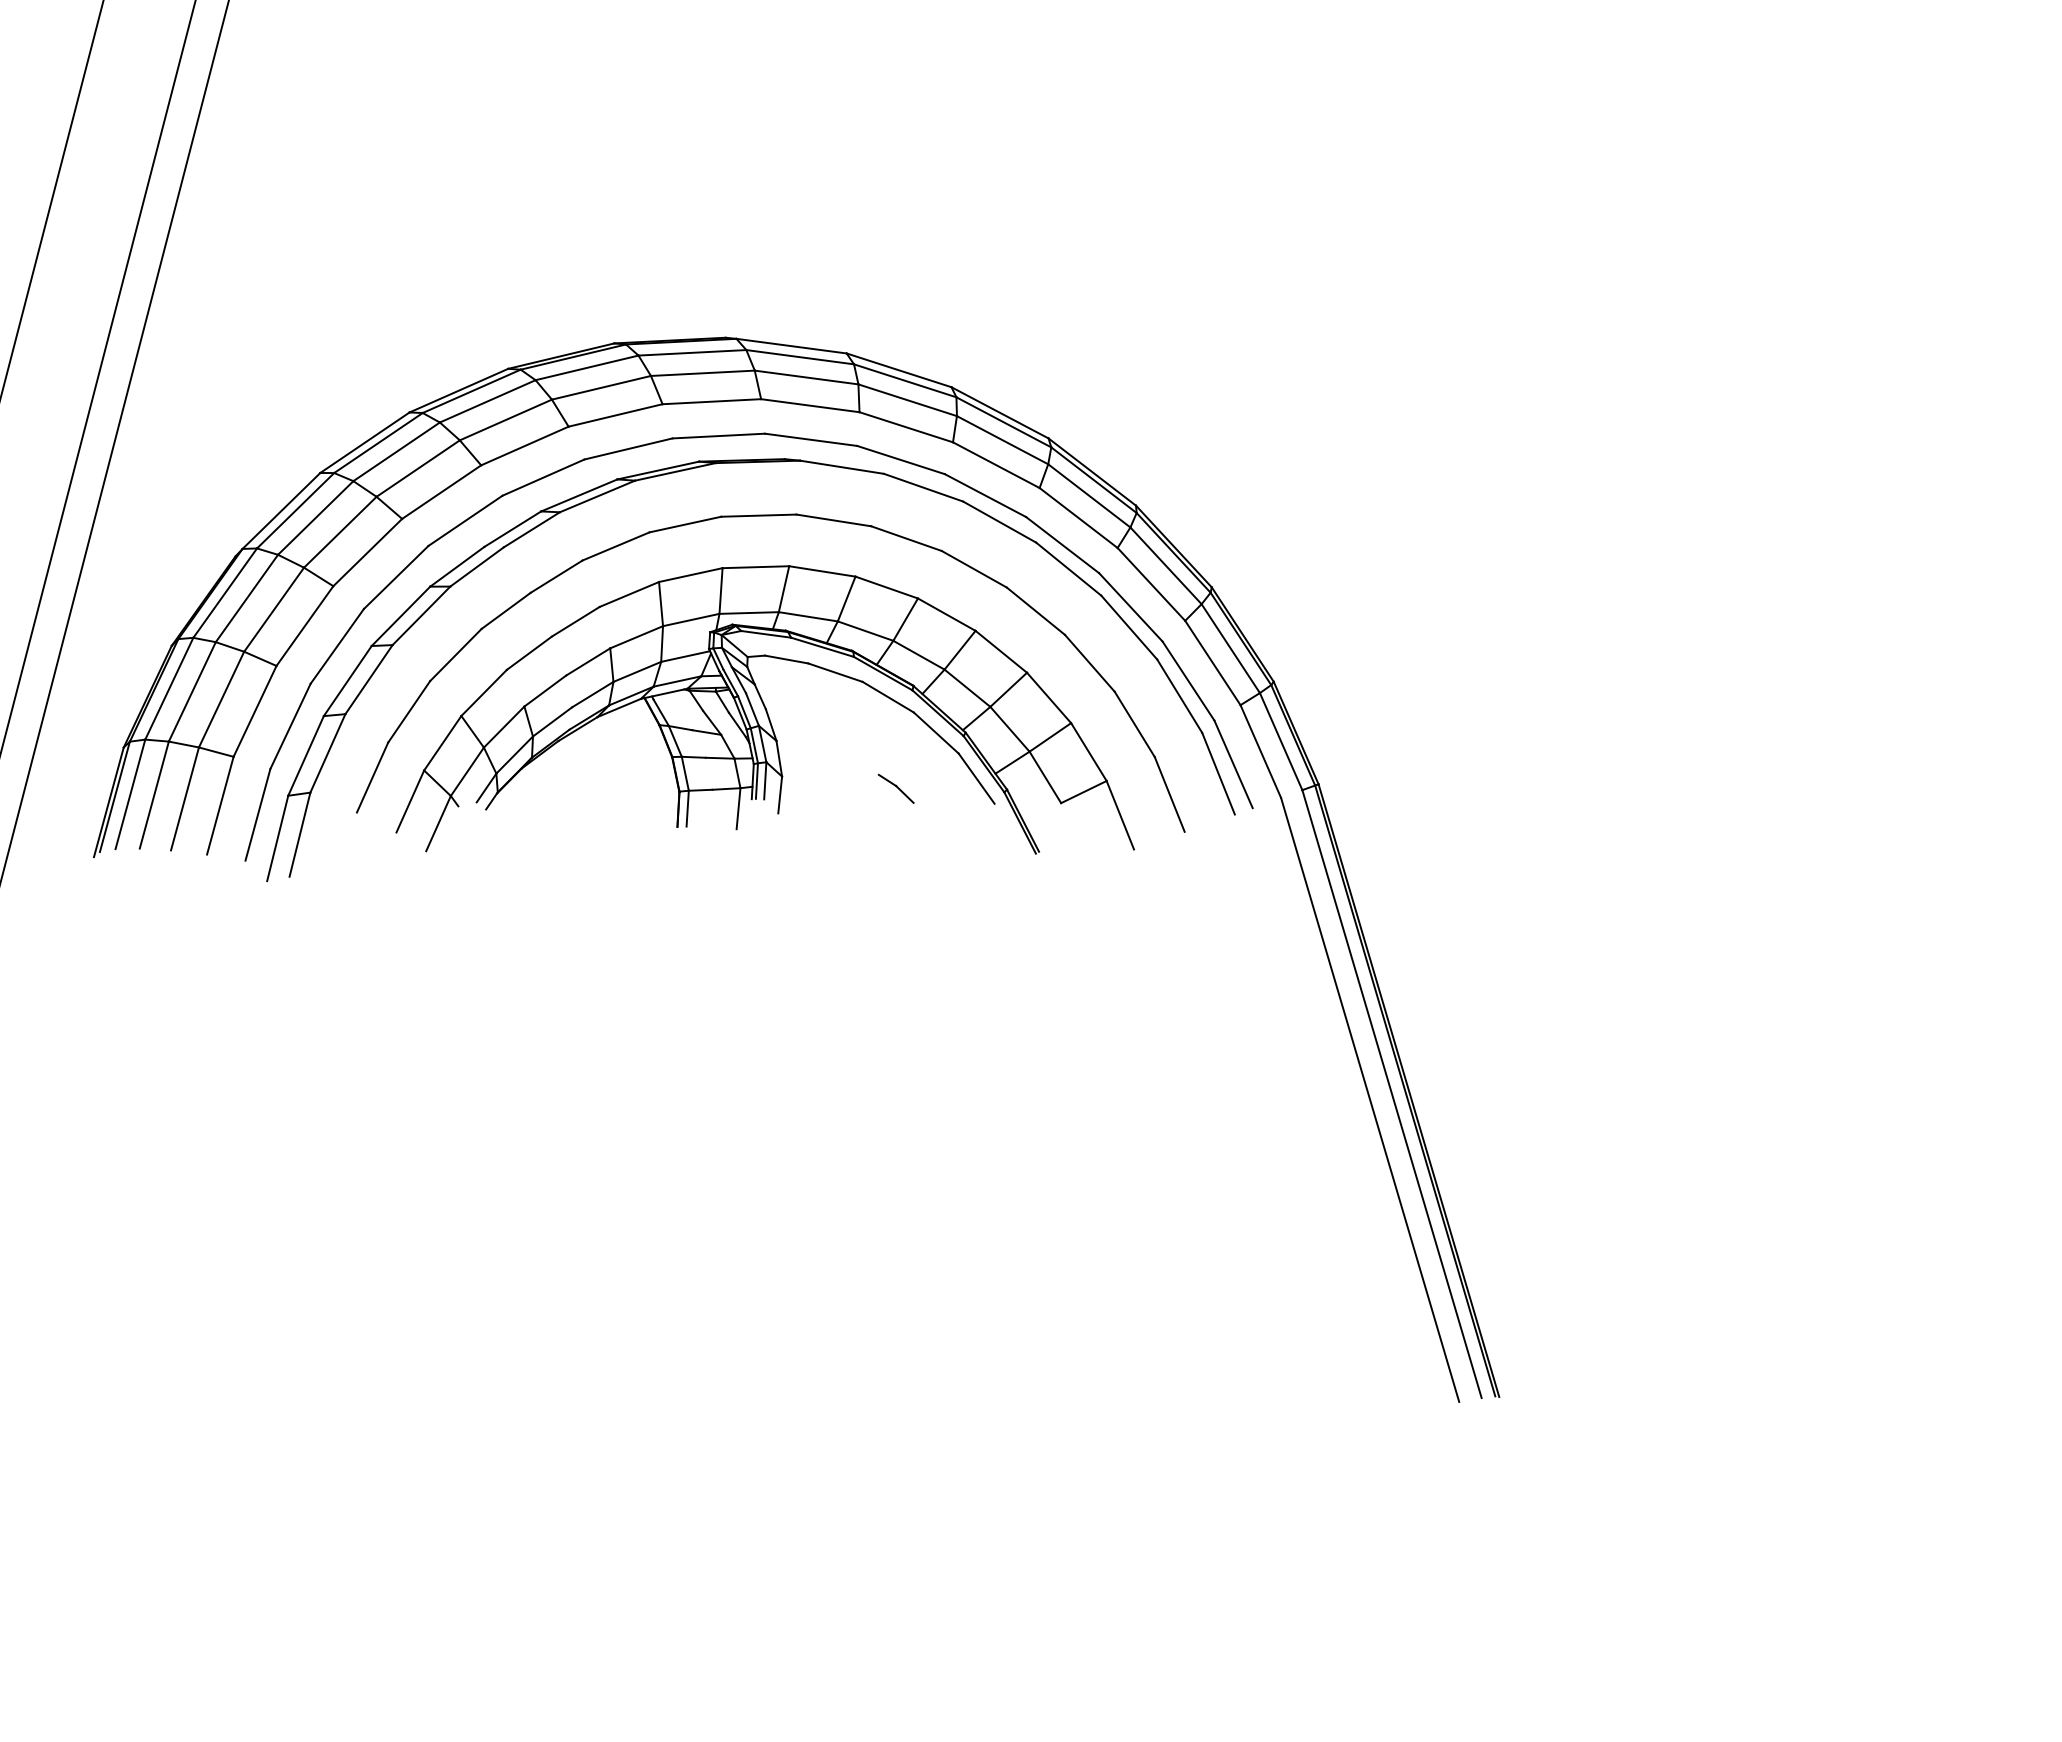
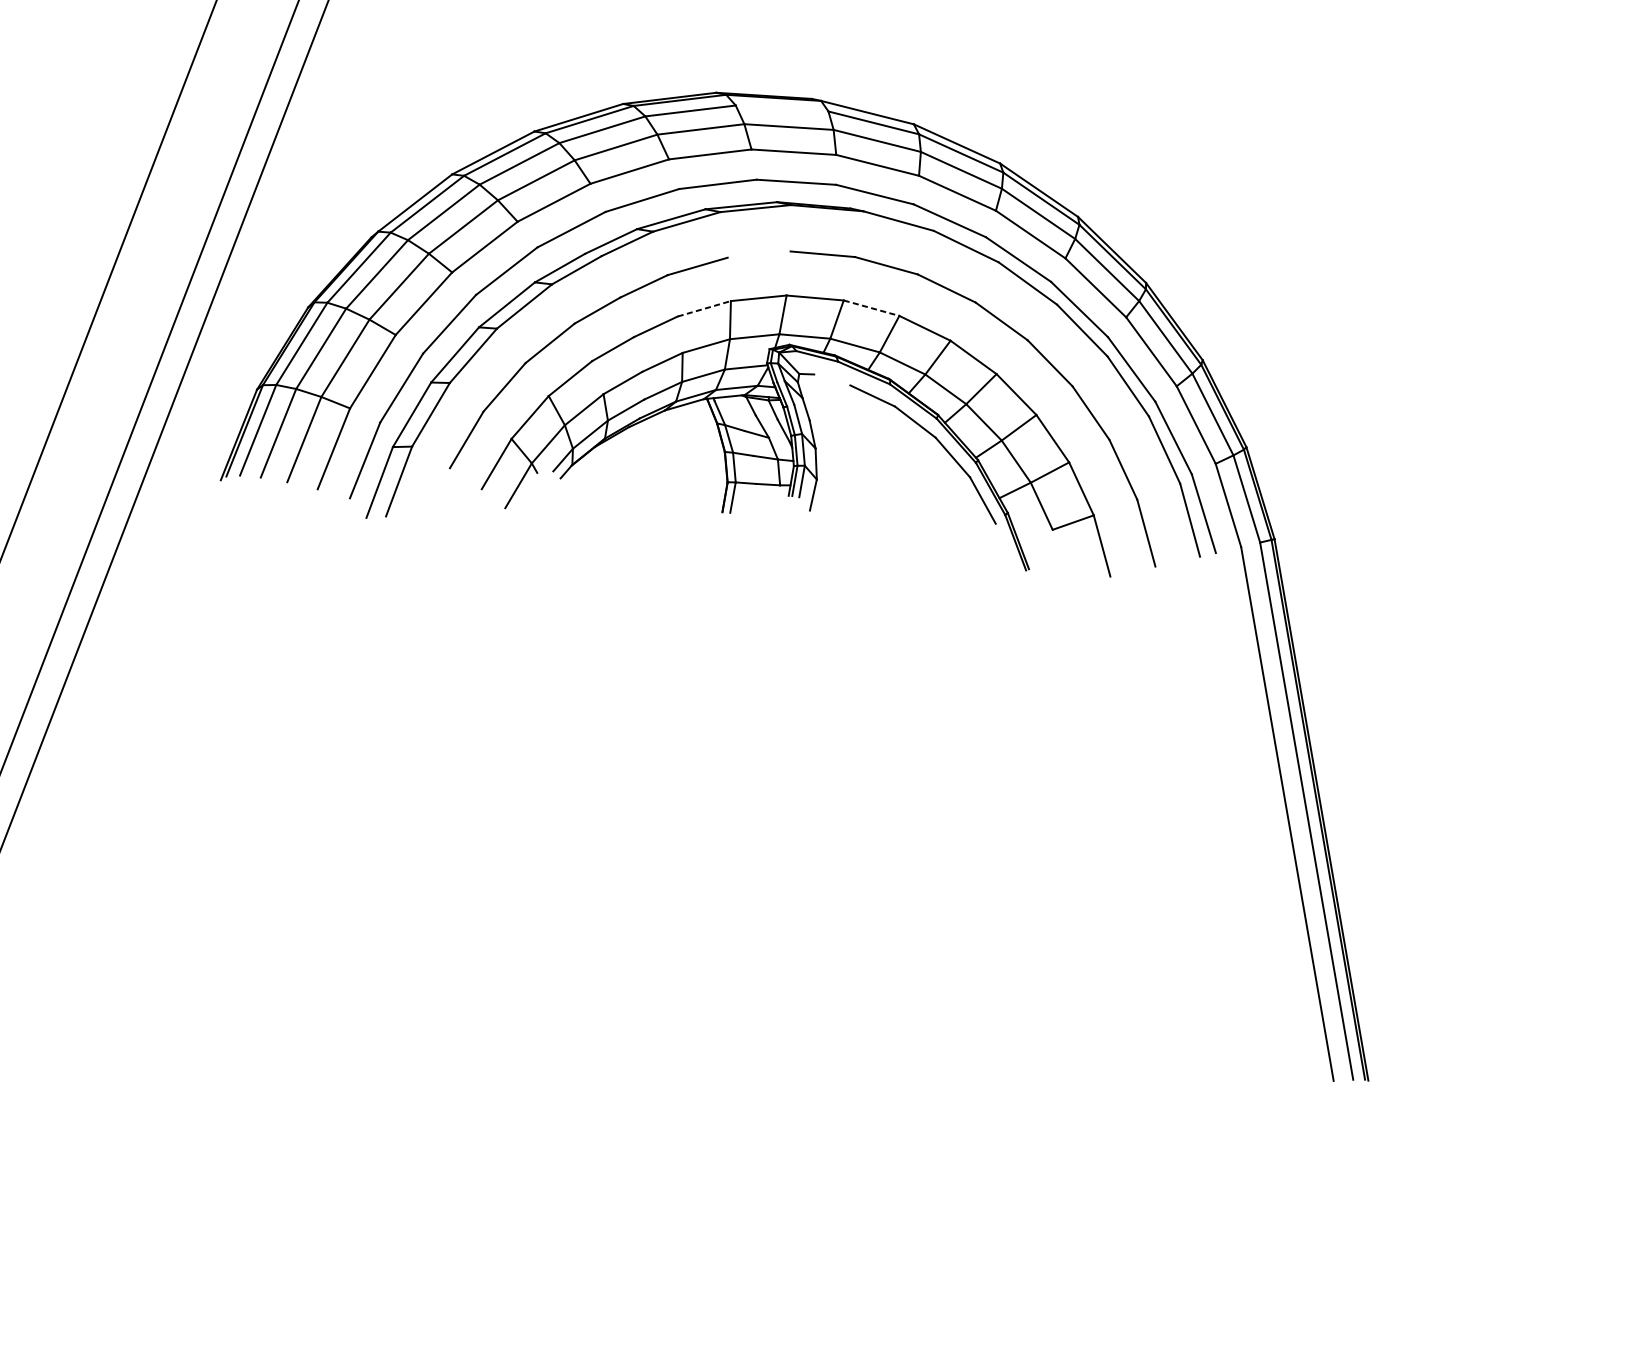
line: (692, 352) -> (782, 108), removed
line: (685, 524) -> (759, 254), removed
line: (822, 571) -> (871, 308), solid -> dashed
line: (629, 594) -> (704, 308), solid -> dashed
line: (786, 659) -> (832, 379), removed
part: (895, 788) -> (912, 500), removed
line: (738, 808) -> (776, 502), removed

